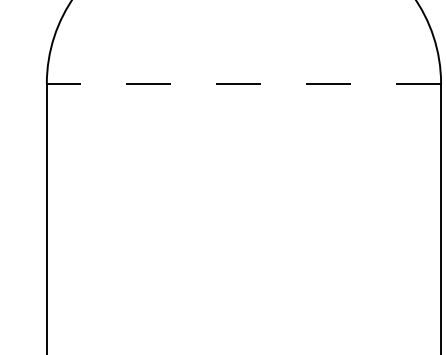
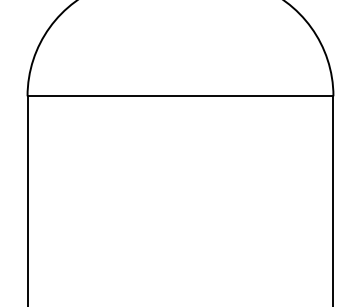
line: (243, 84) -> (180, 96), dashed -> solid

